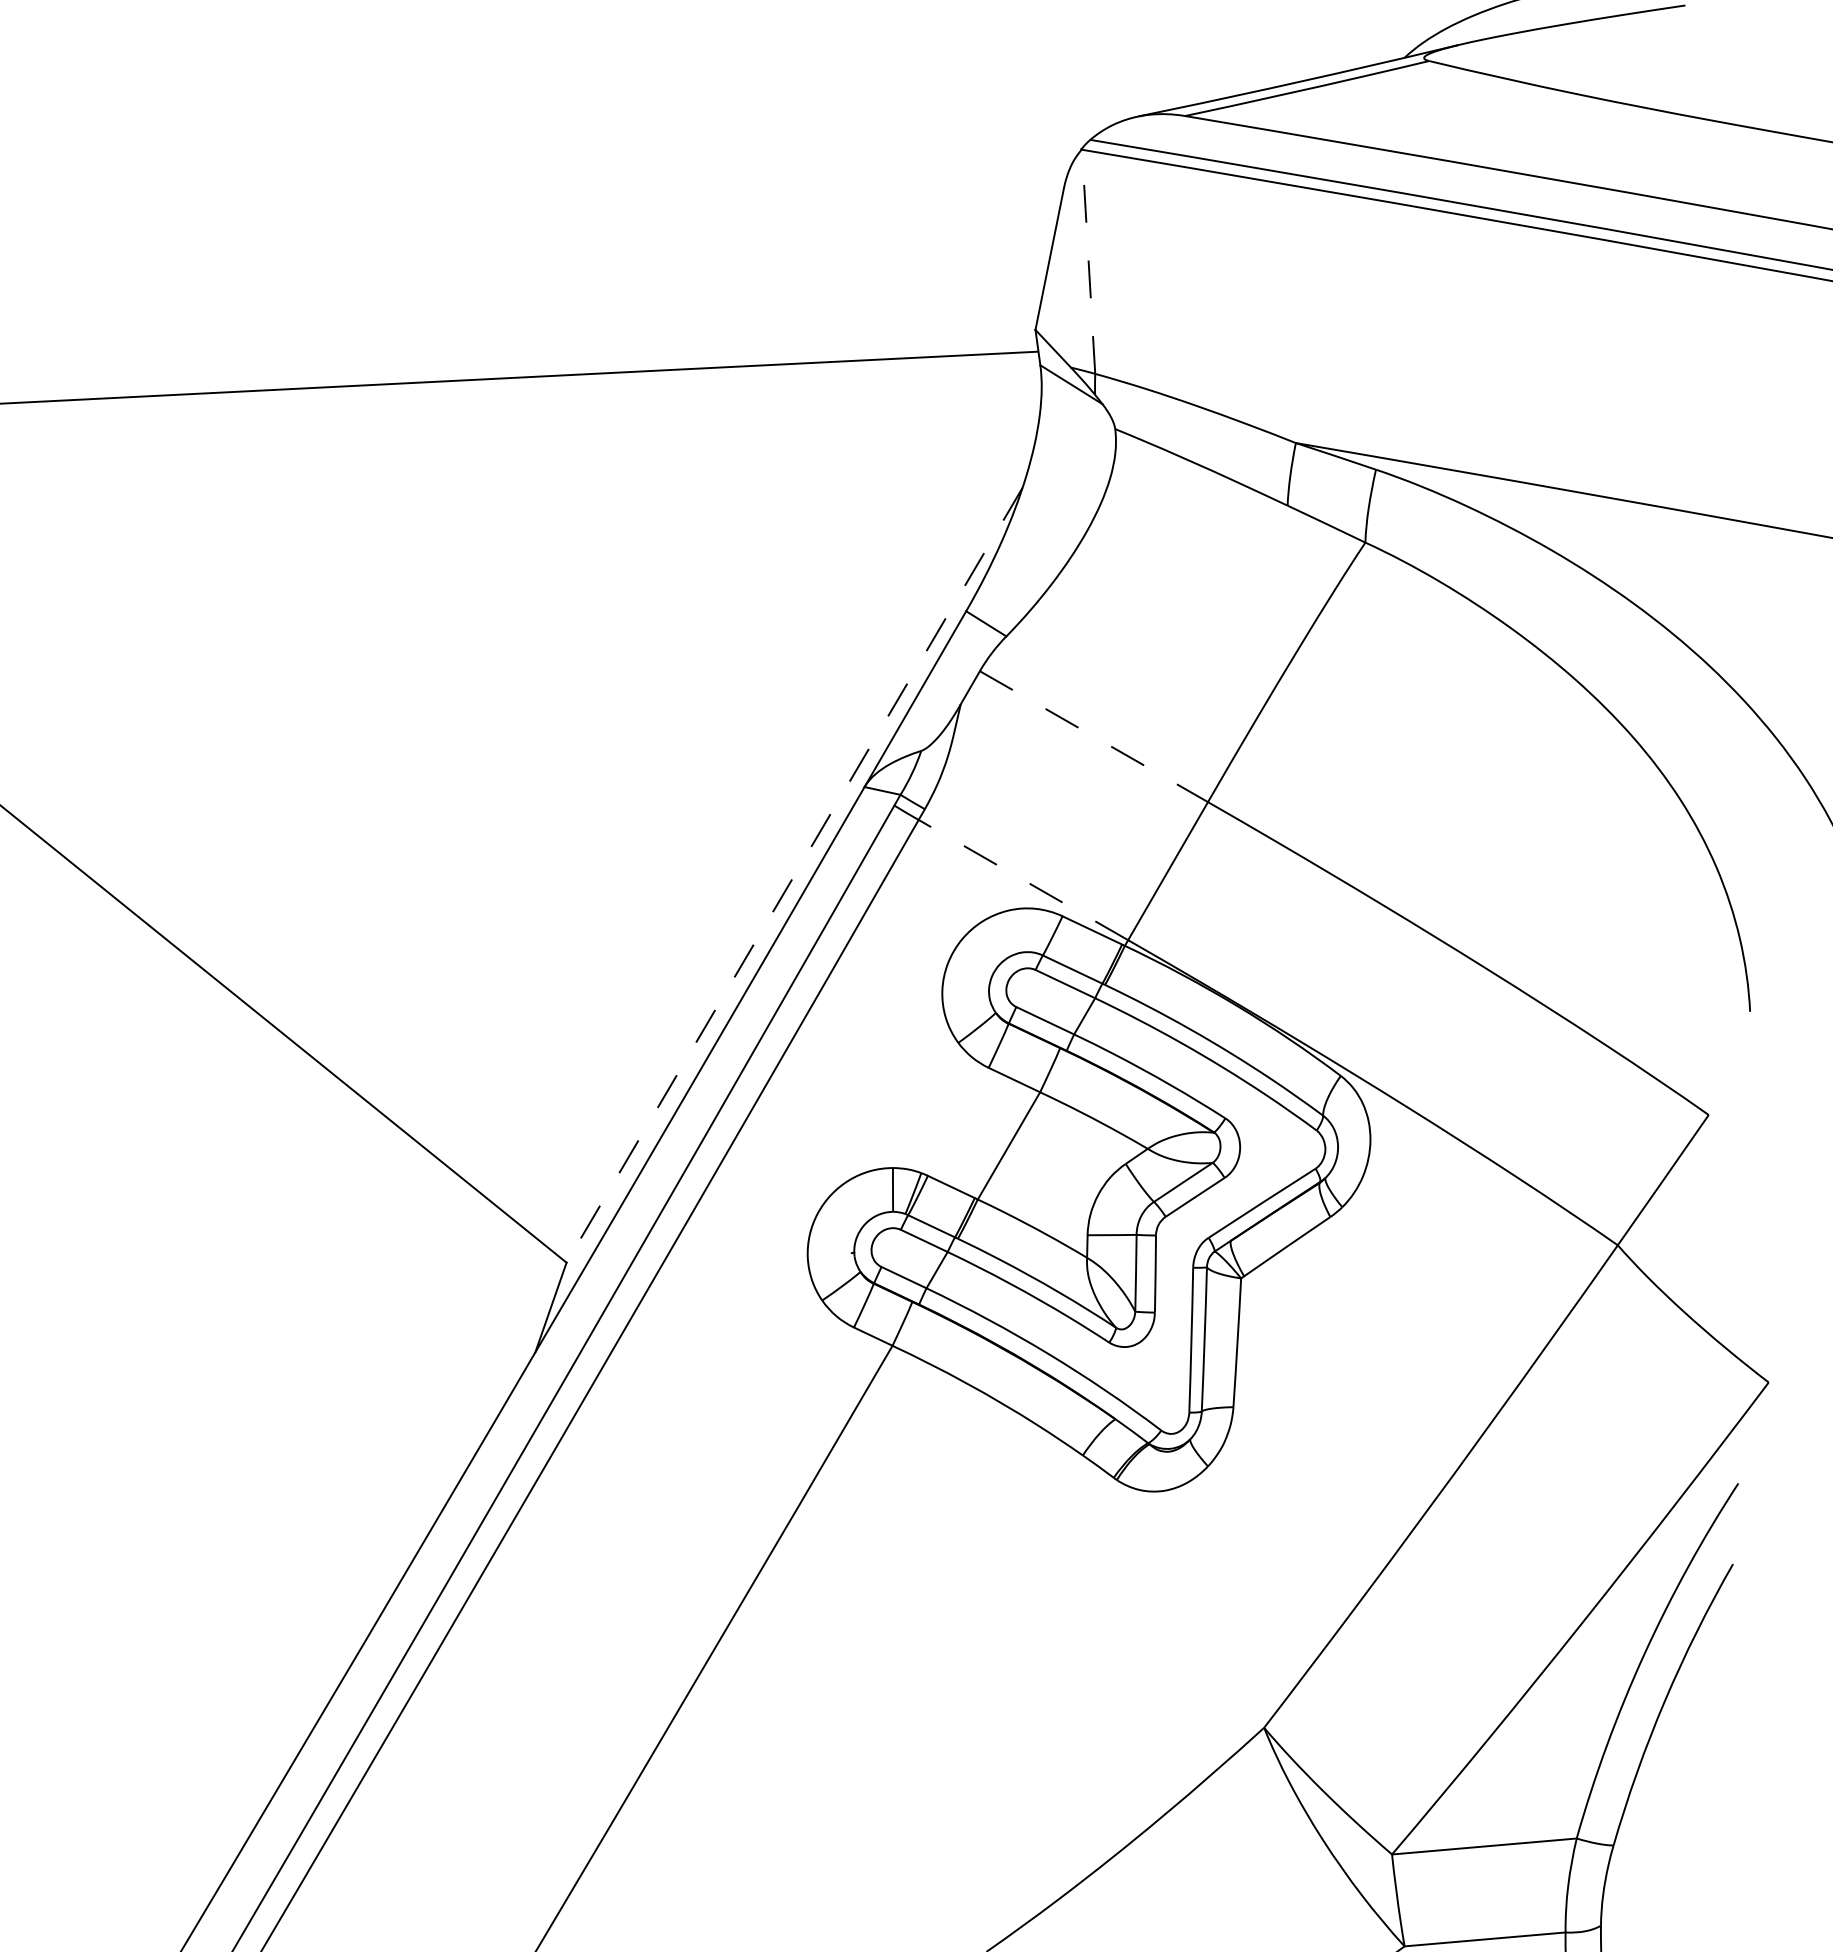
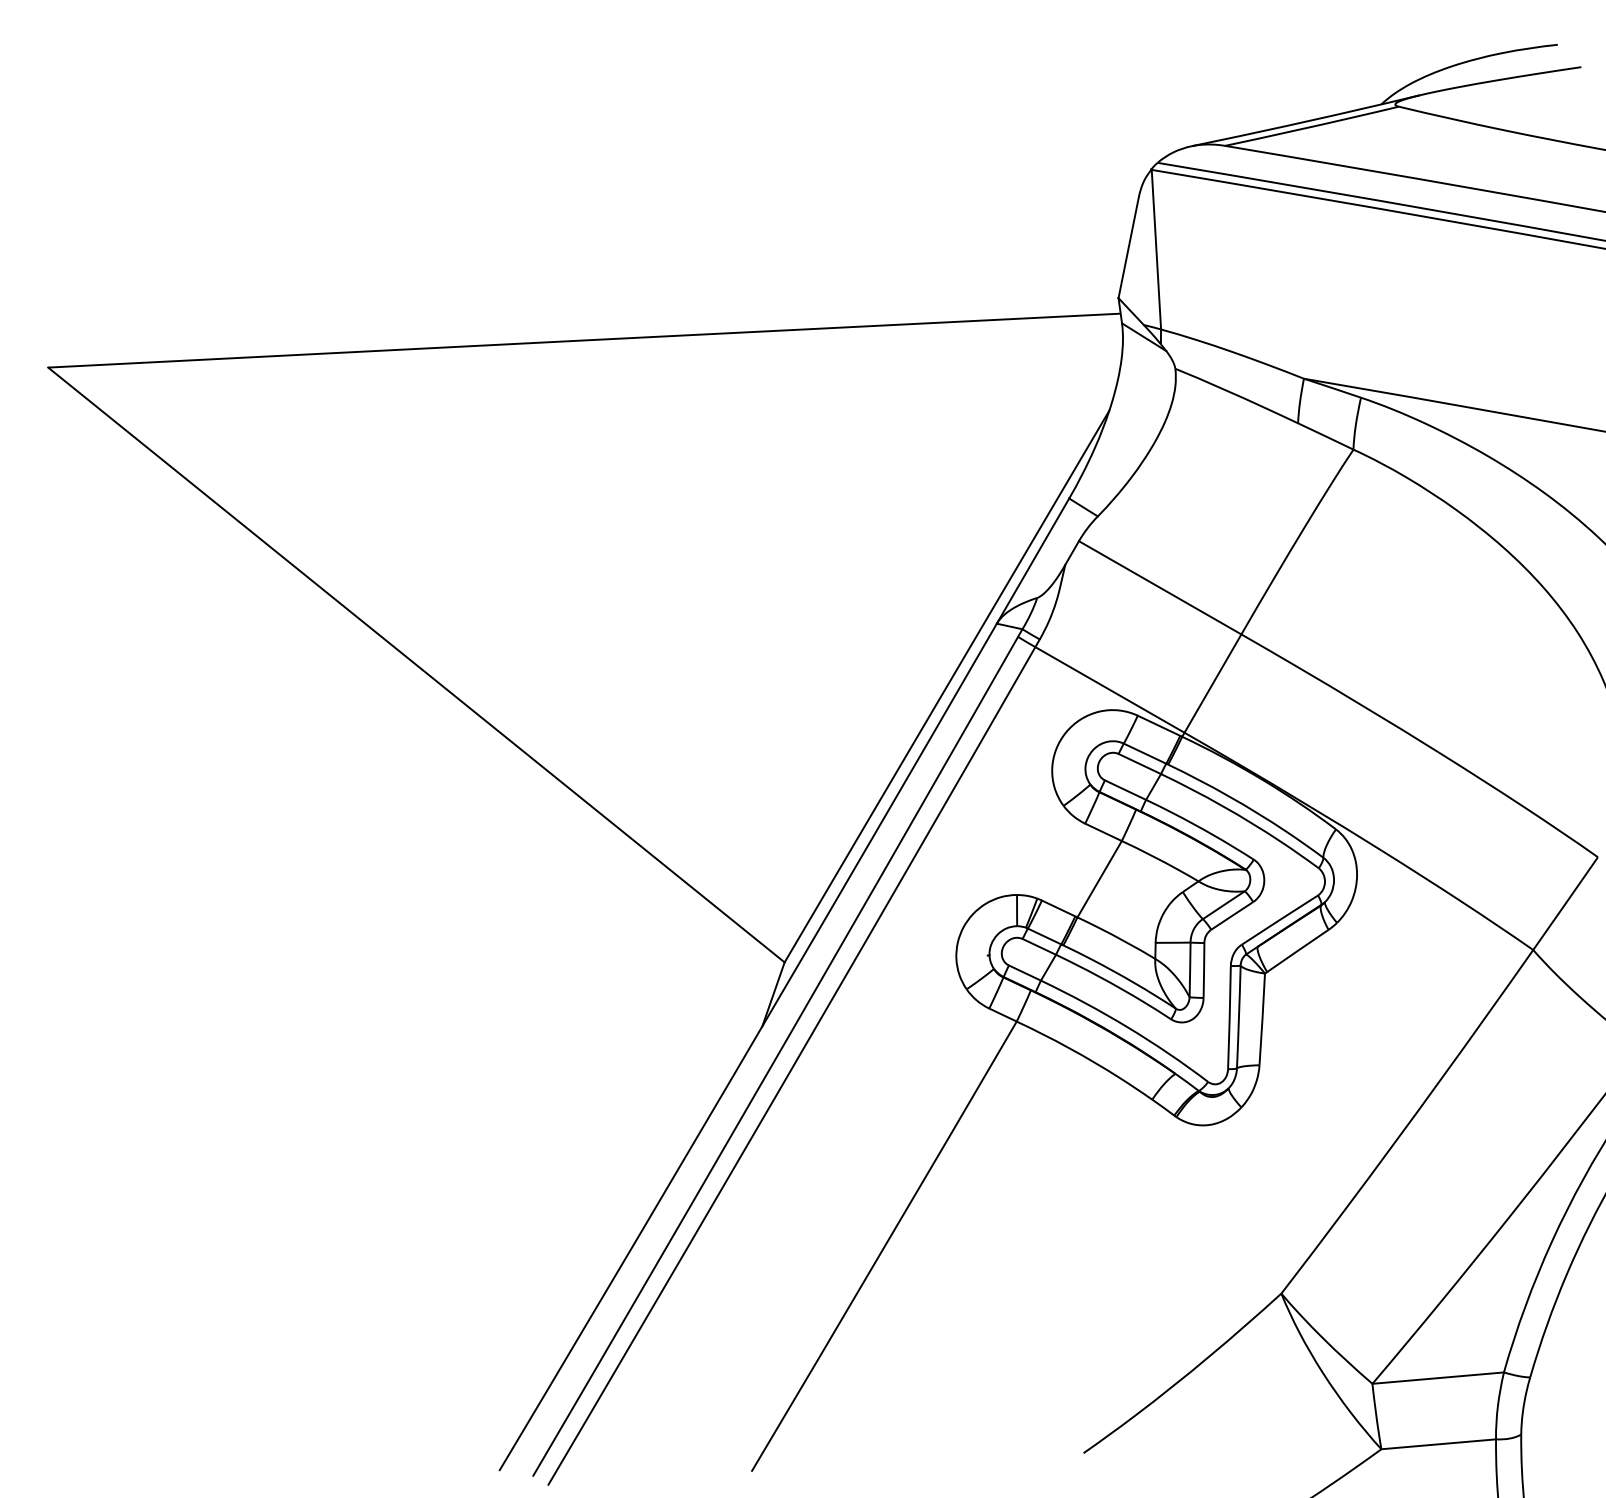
line: (1088, 260) -> (1156, 248), dashed -> solid
line: (1094, 736) -> (1160, 587), dashed -> solid
line: (793, 875) -> (946, 686), dashed -> solid
line: (1022, 879) -> (1109, 689), dashed -> solid

